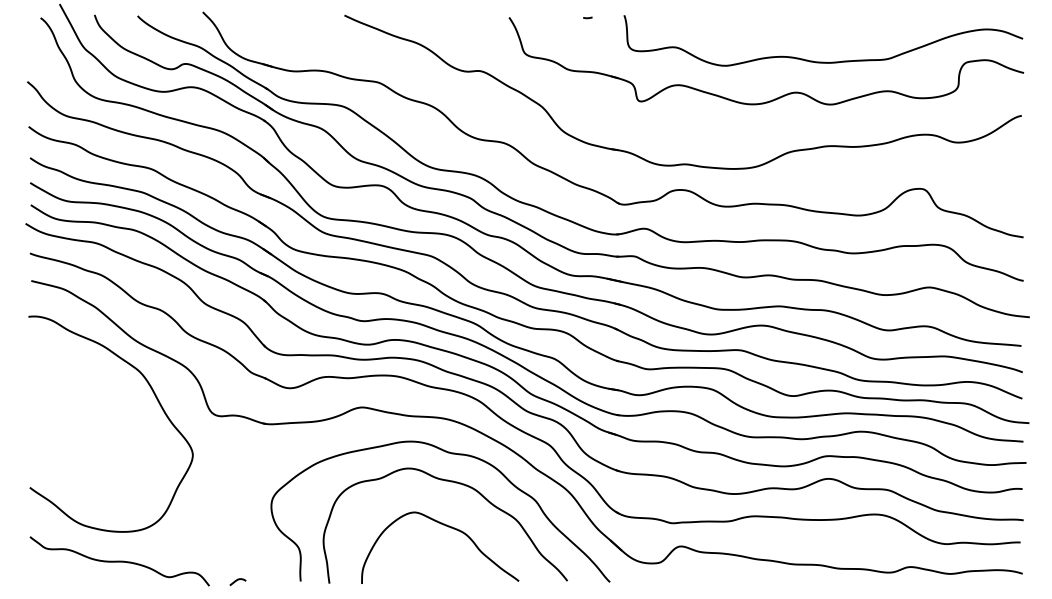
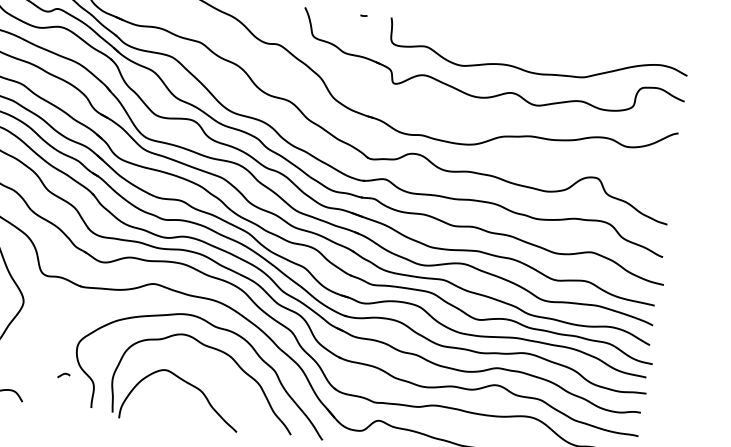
curve: (448, 527) -> (189, 384), moved
curve: (237, 580) -> (63, 374), moved

